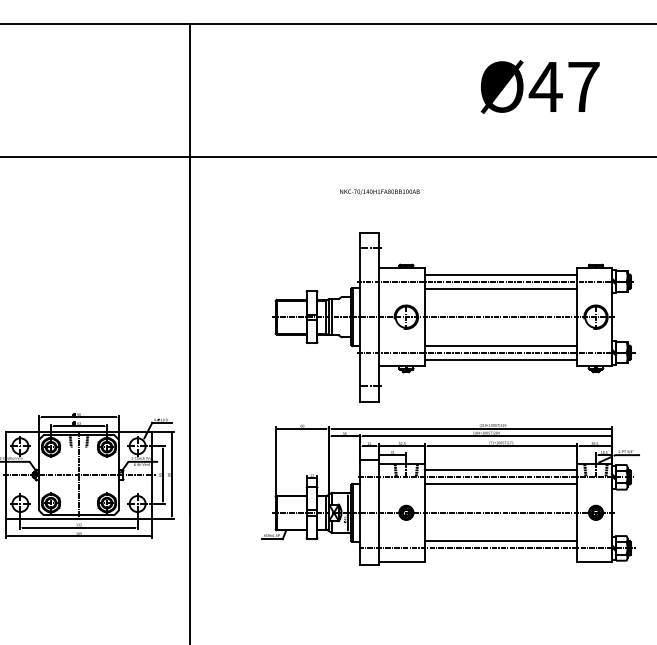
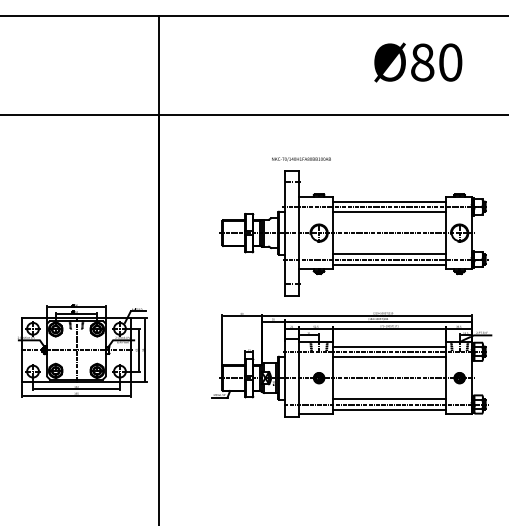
text: (563, 86) -> (435, 62), Ø47 -> Ø80
text: (379, 192) -> (301, 159), moved
line: (501, 555) -> (389, 409), added

